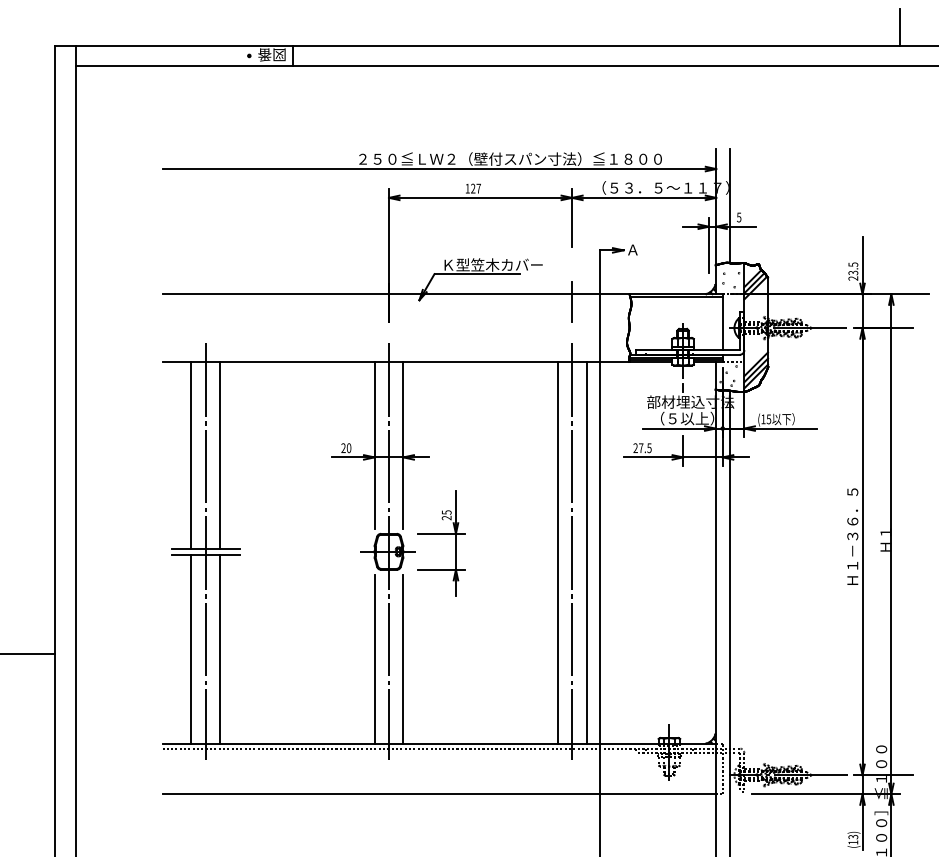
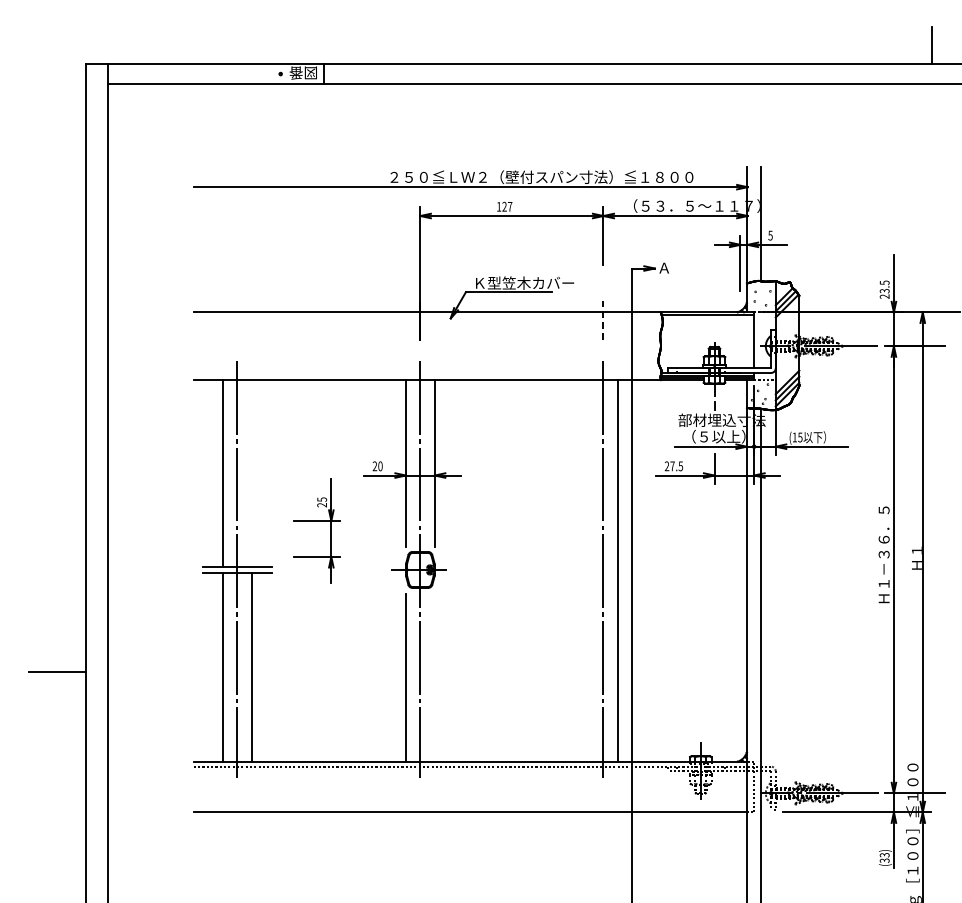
line: (572, 302) -> (603, 320), solid -> dashed
line: (220, 455) -> (251, 473), removed
part: (441, 534) -> (316, 521), moved
line: (558, 552) -> (589, 570), removed
line: (403, 659) -> (434, 677), removed
text: (853, 842) -> (884, 860), (13) -> (33)

